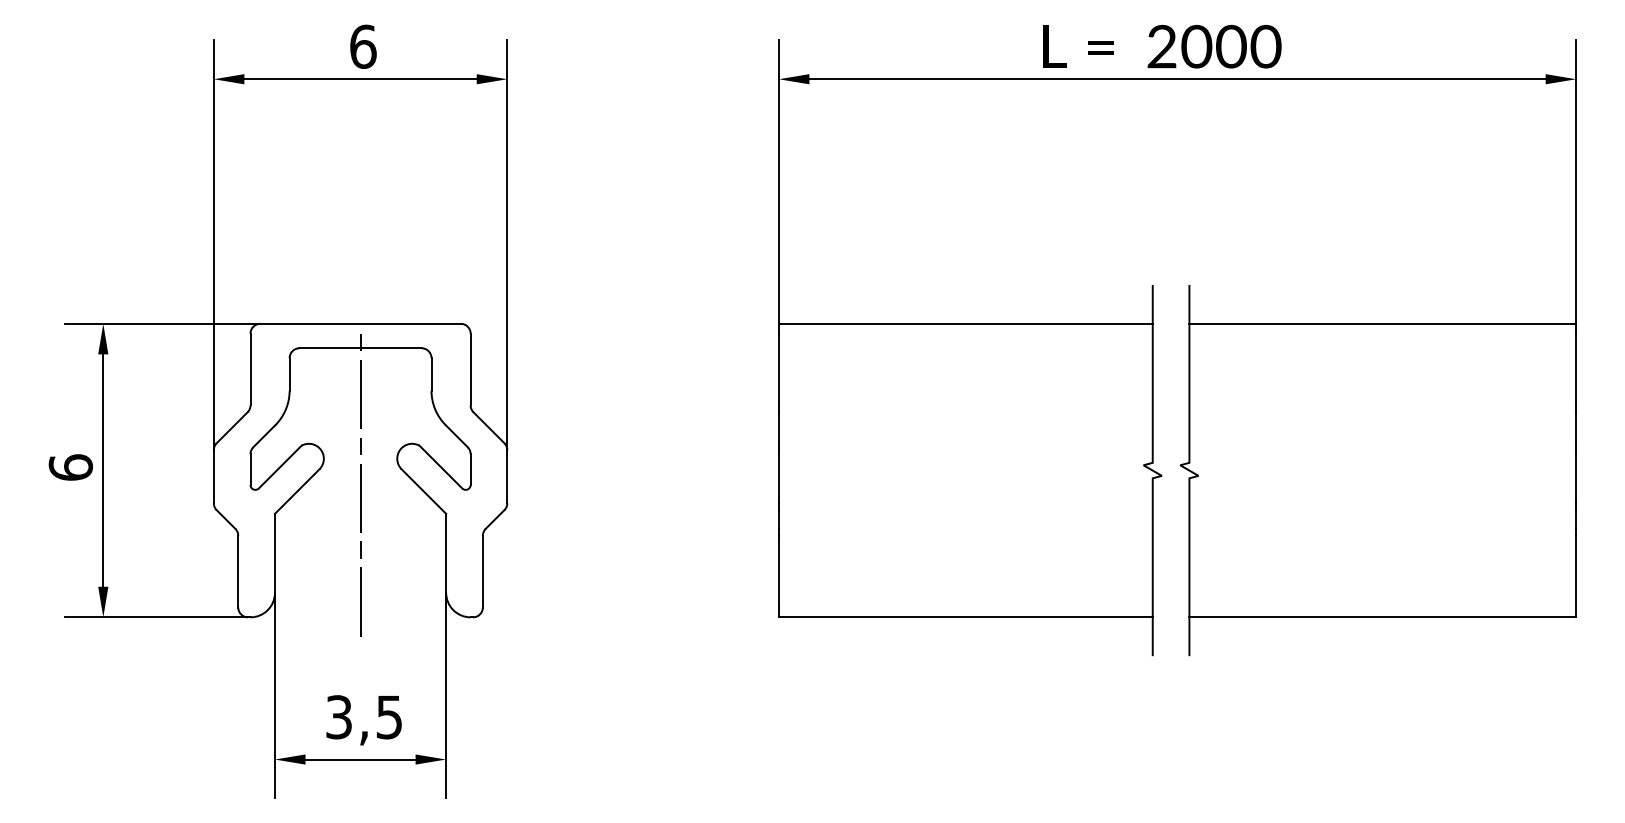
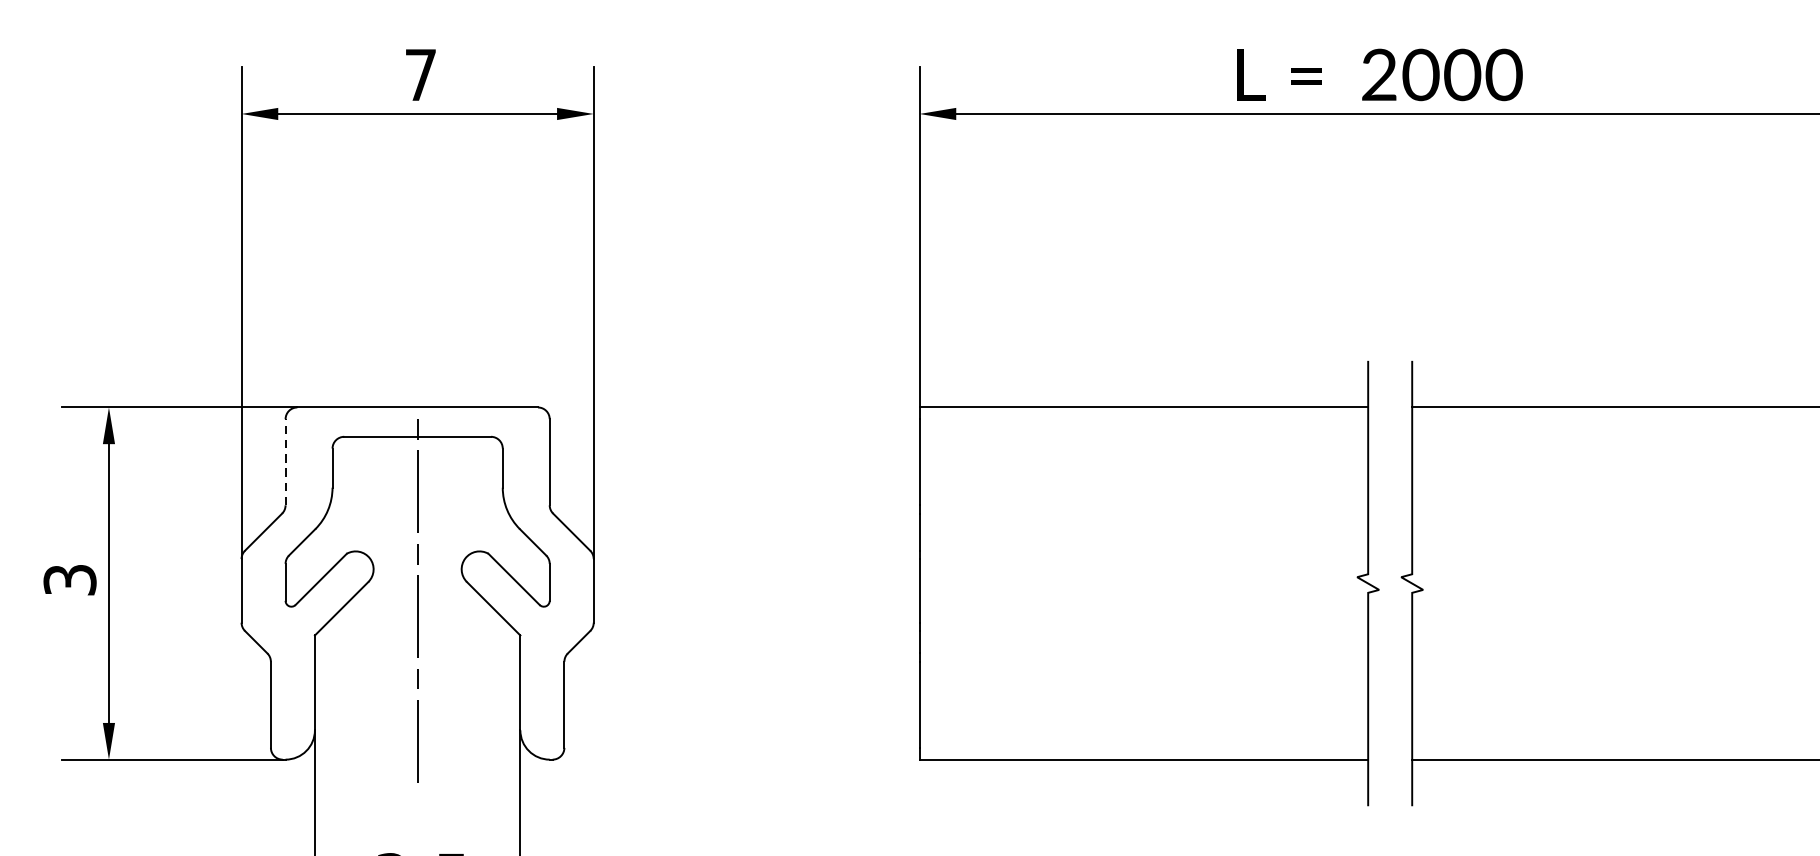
text: (363, 46) -> (421, 74), 6 -> 7
line: (250, 369) -> (285, 462), solid -> dashed
text: (70, 467) -> (69, 579), 6 -> 3

